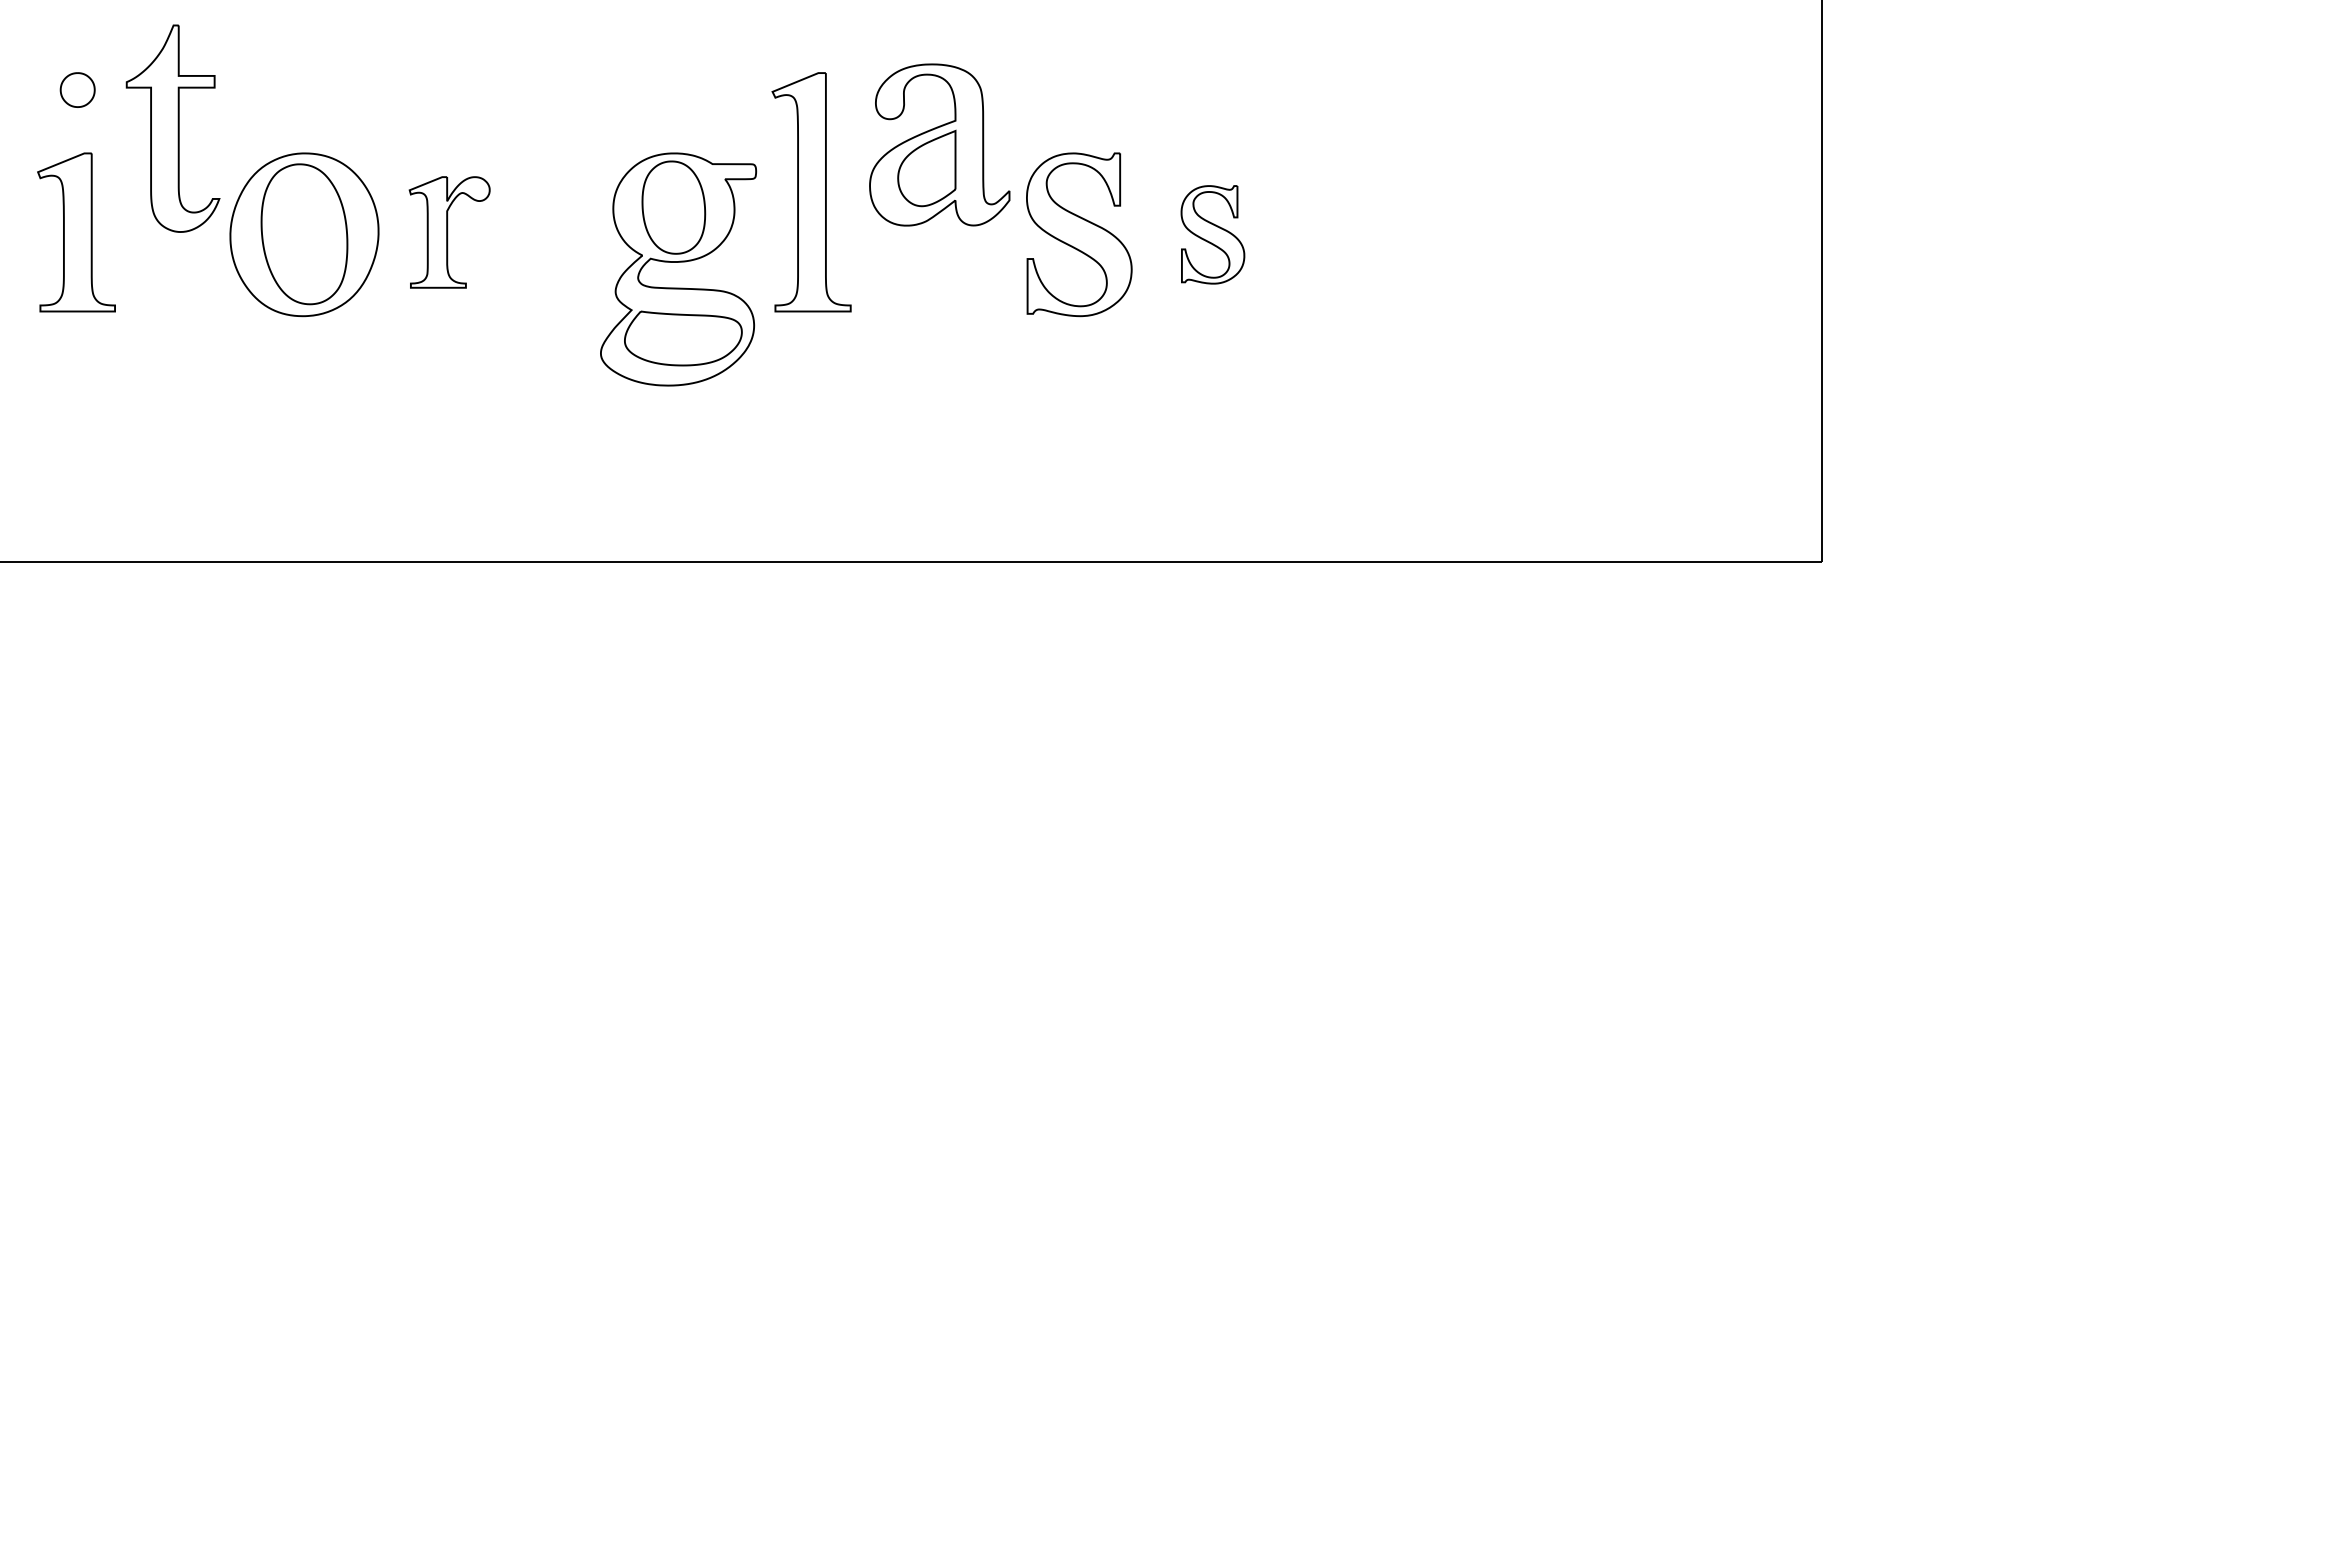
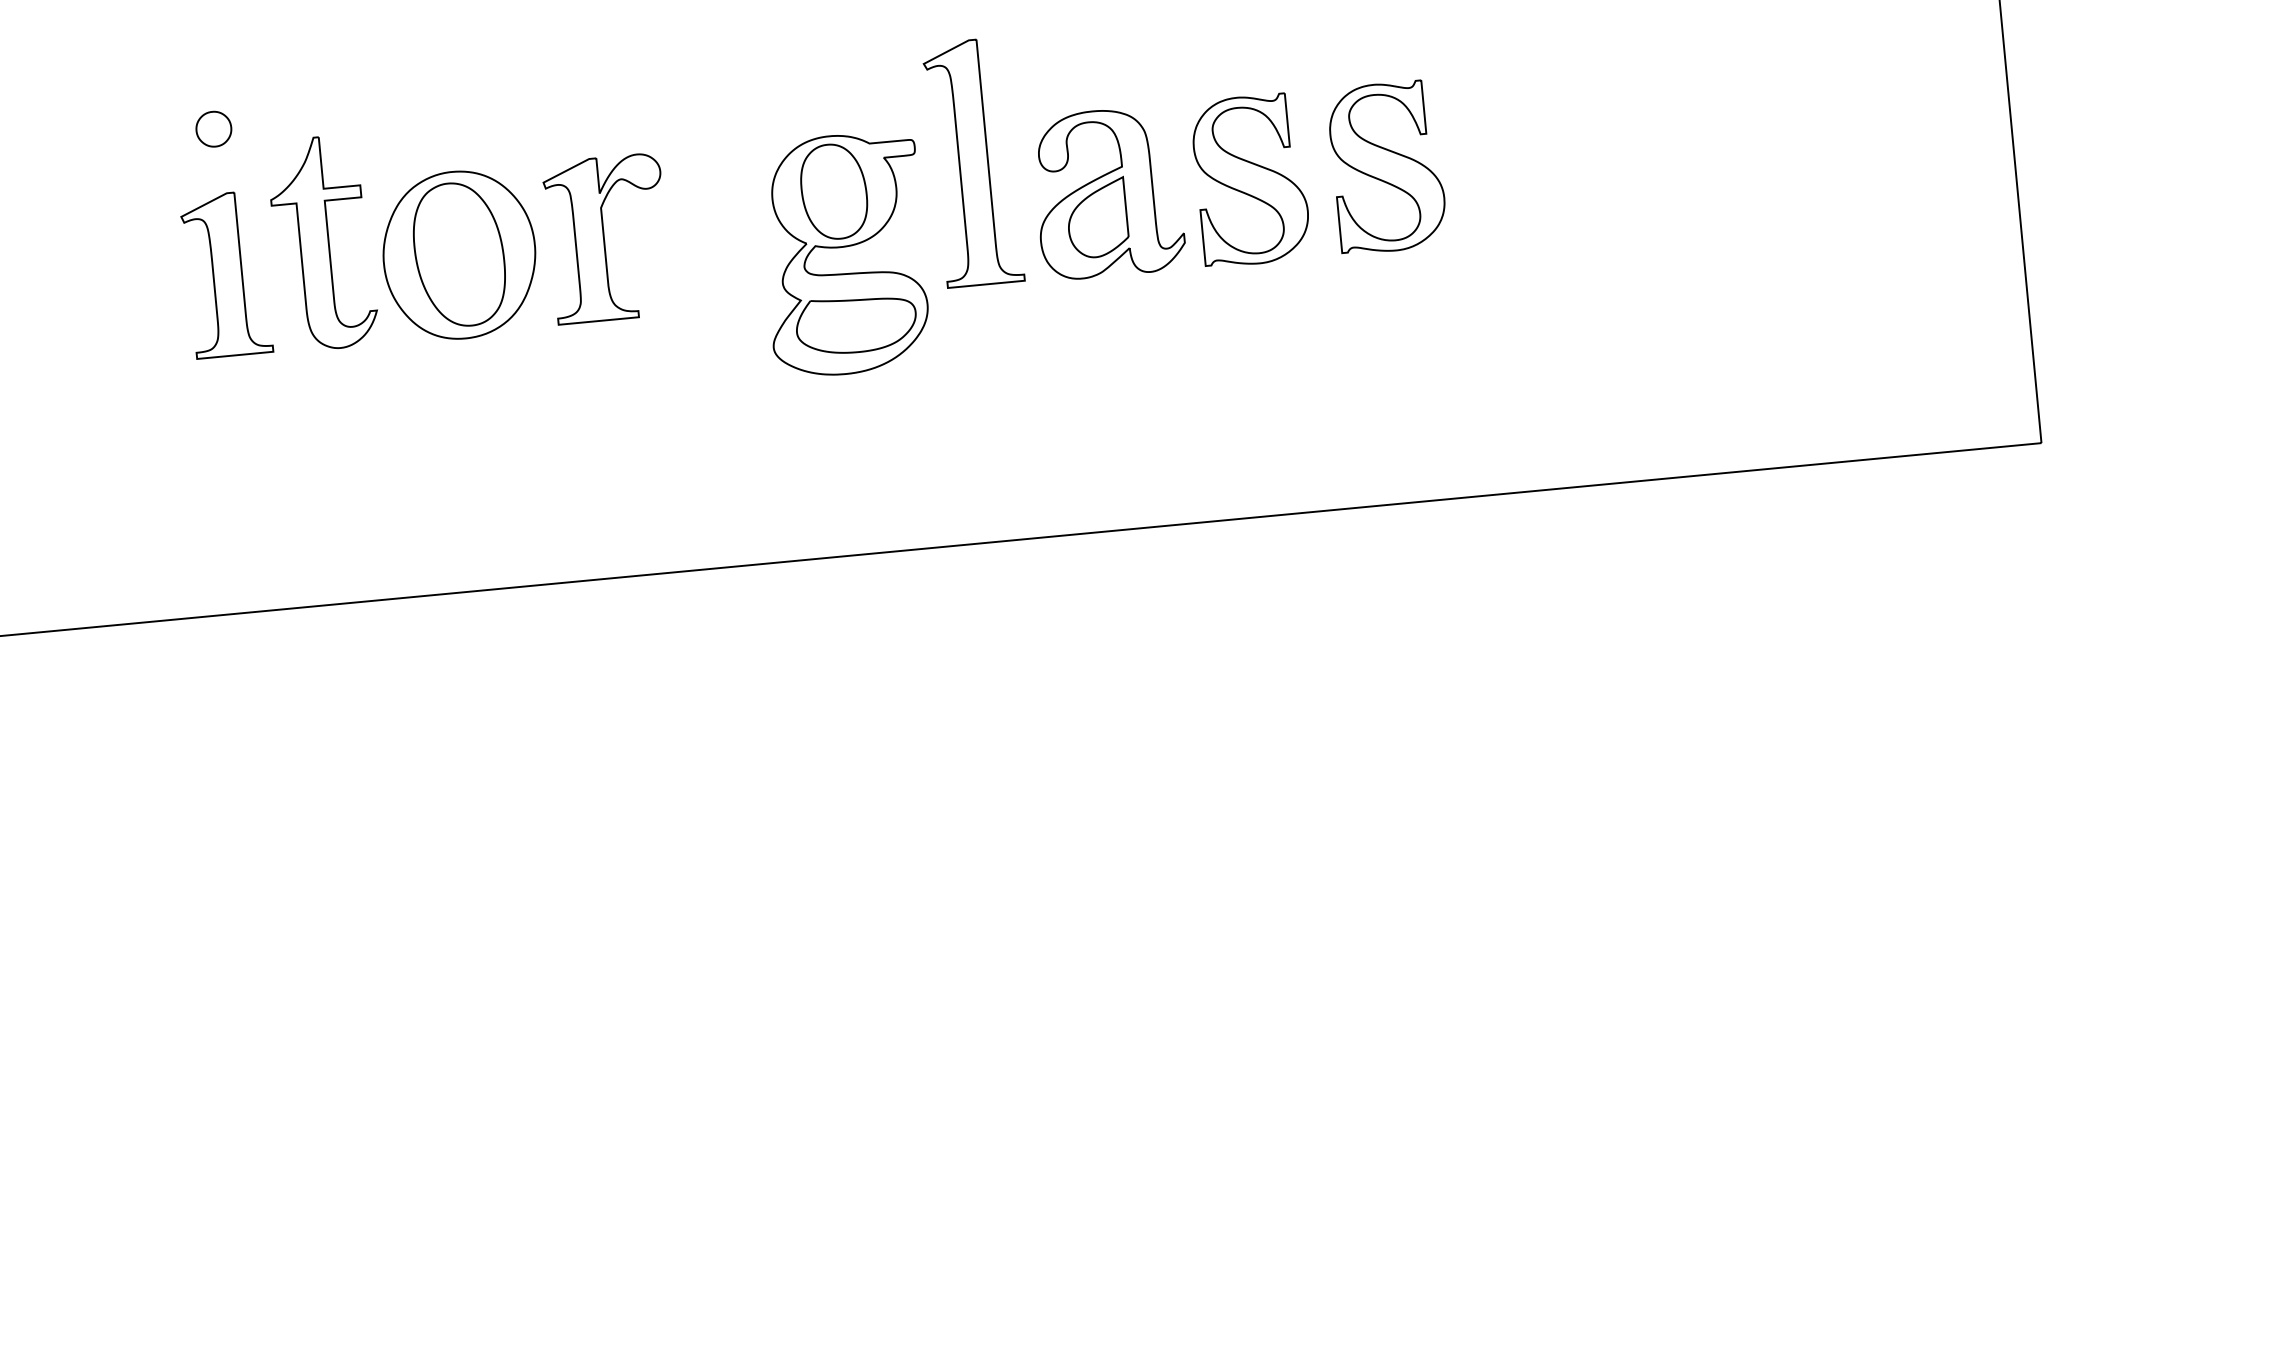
part: (172, 128) -> (322, 243), moved
part: (939, 144) -> (1108, 192), moved
part: (449, 232) -> (607, 238), size x1.43
part: (1212, 234) -> (1386, 167), size x1.67

